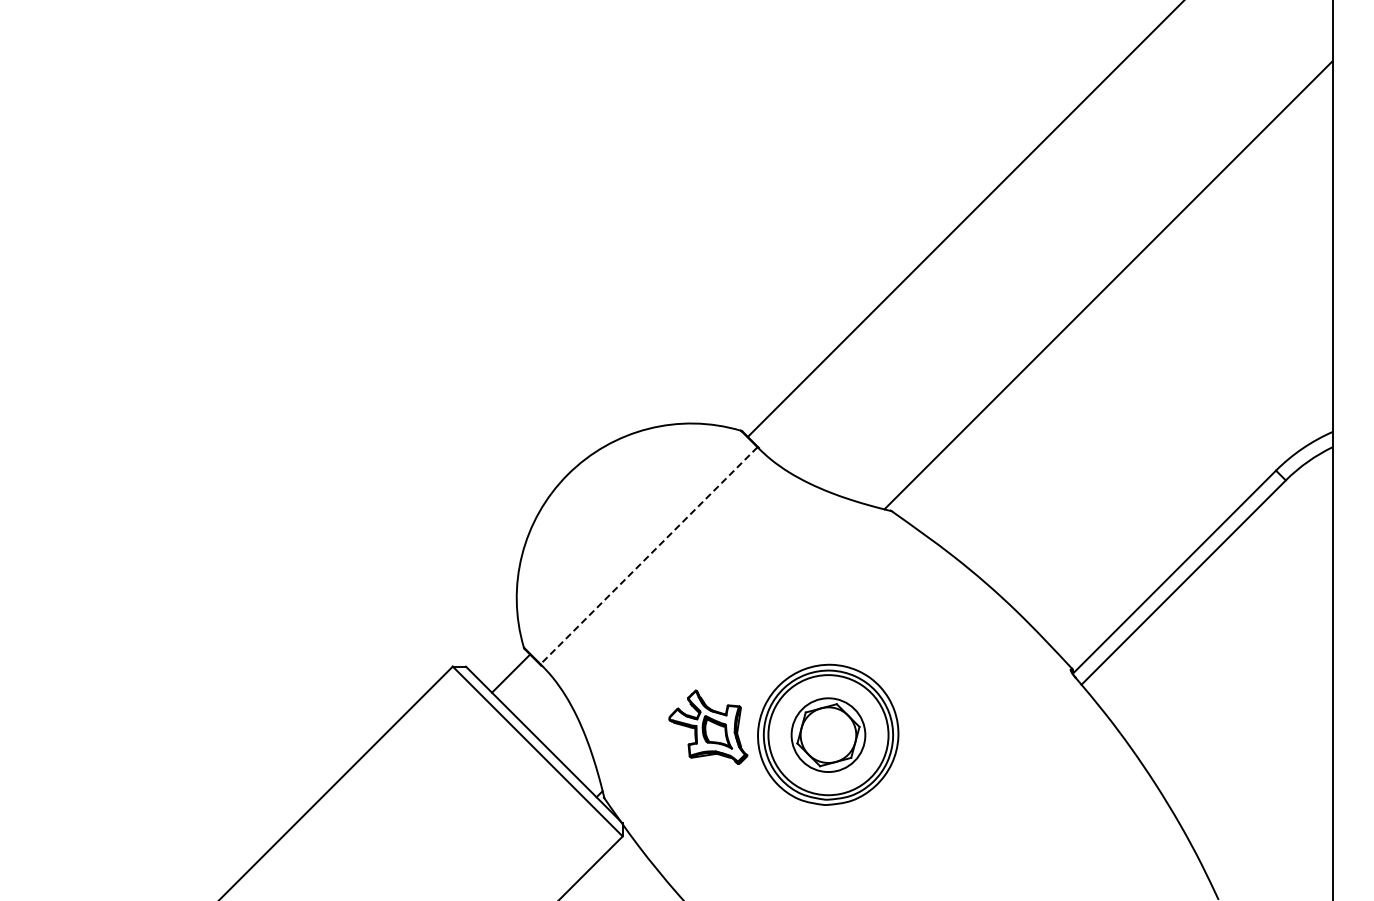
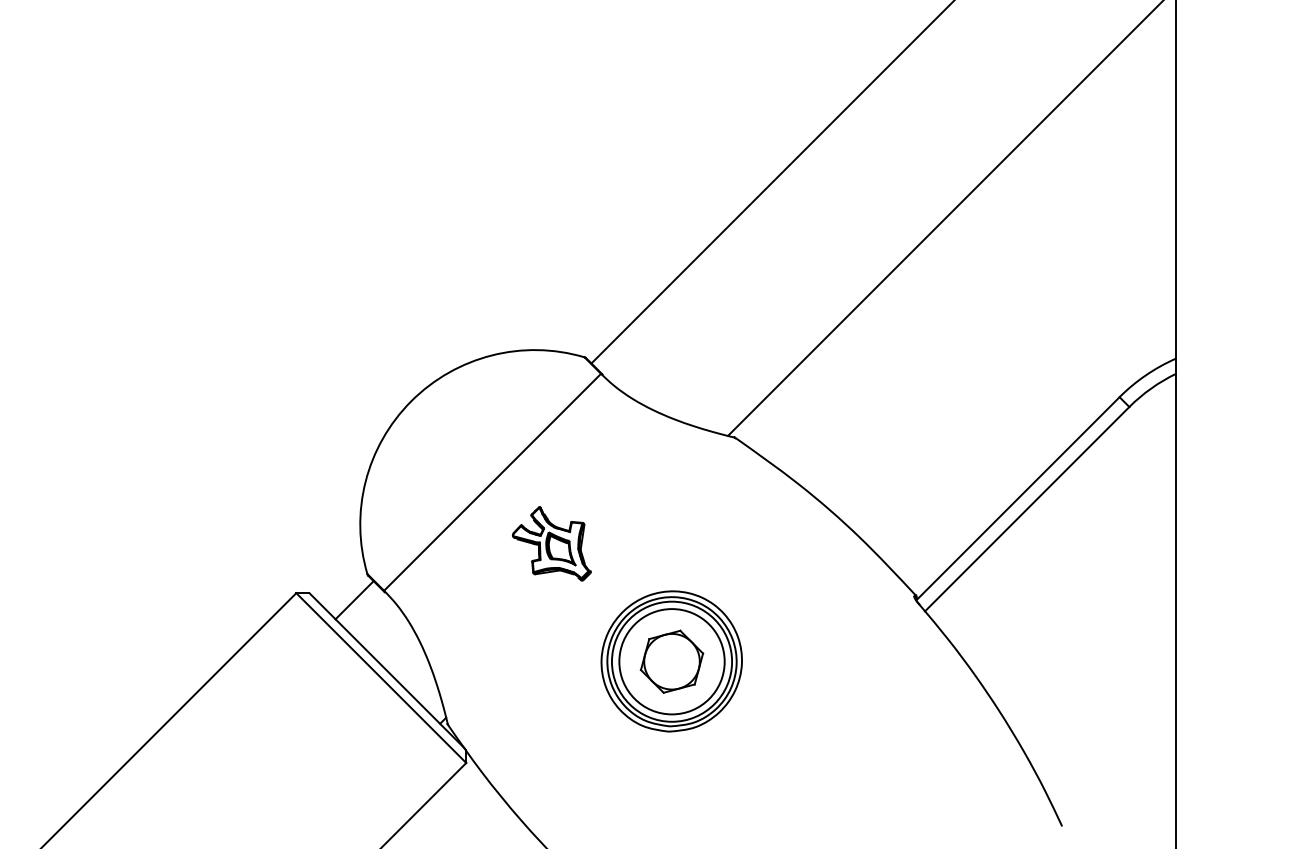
line: (648, 556) -> (492, 483), dashed -> solid
part: (708, 726) -> (552, 543), moved
circle: (828, 734) -> (672, 661), size x1.43

